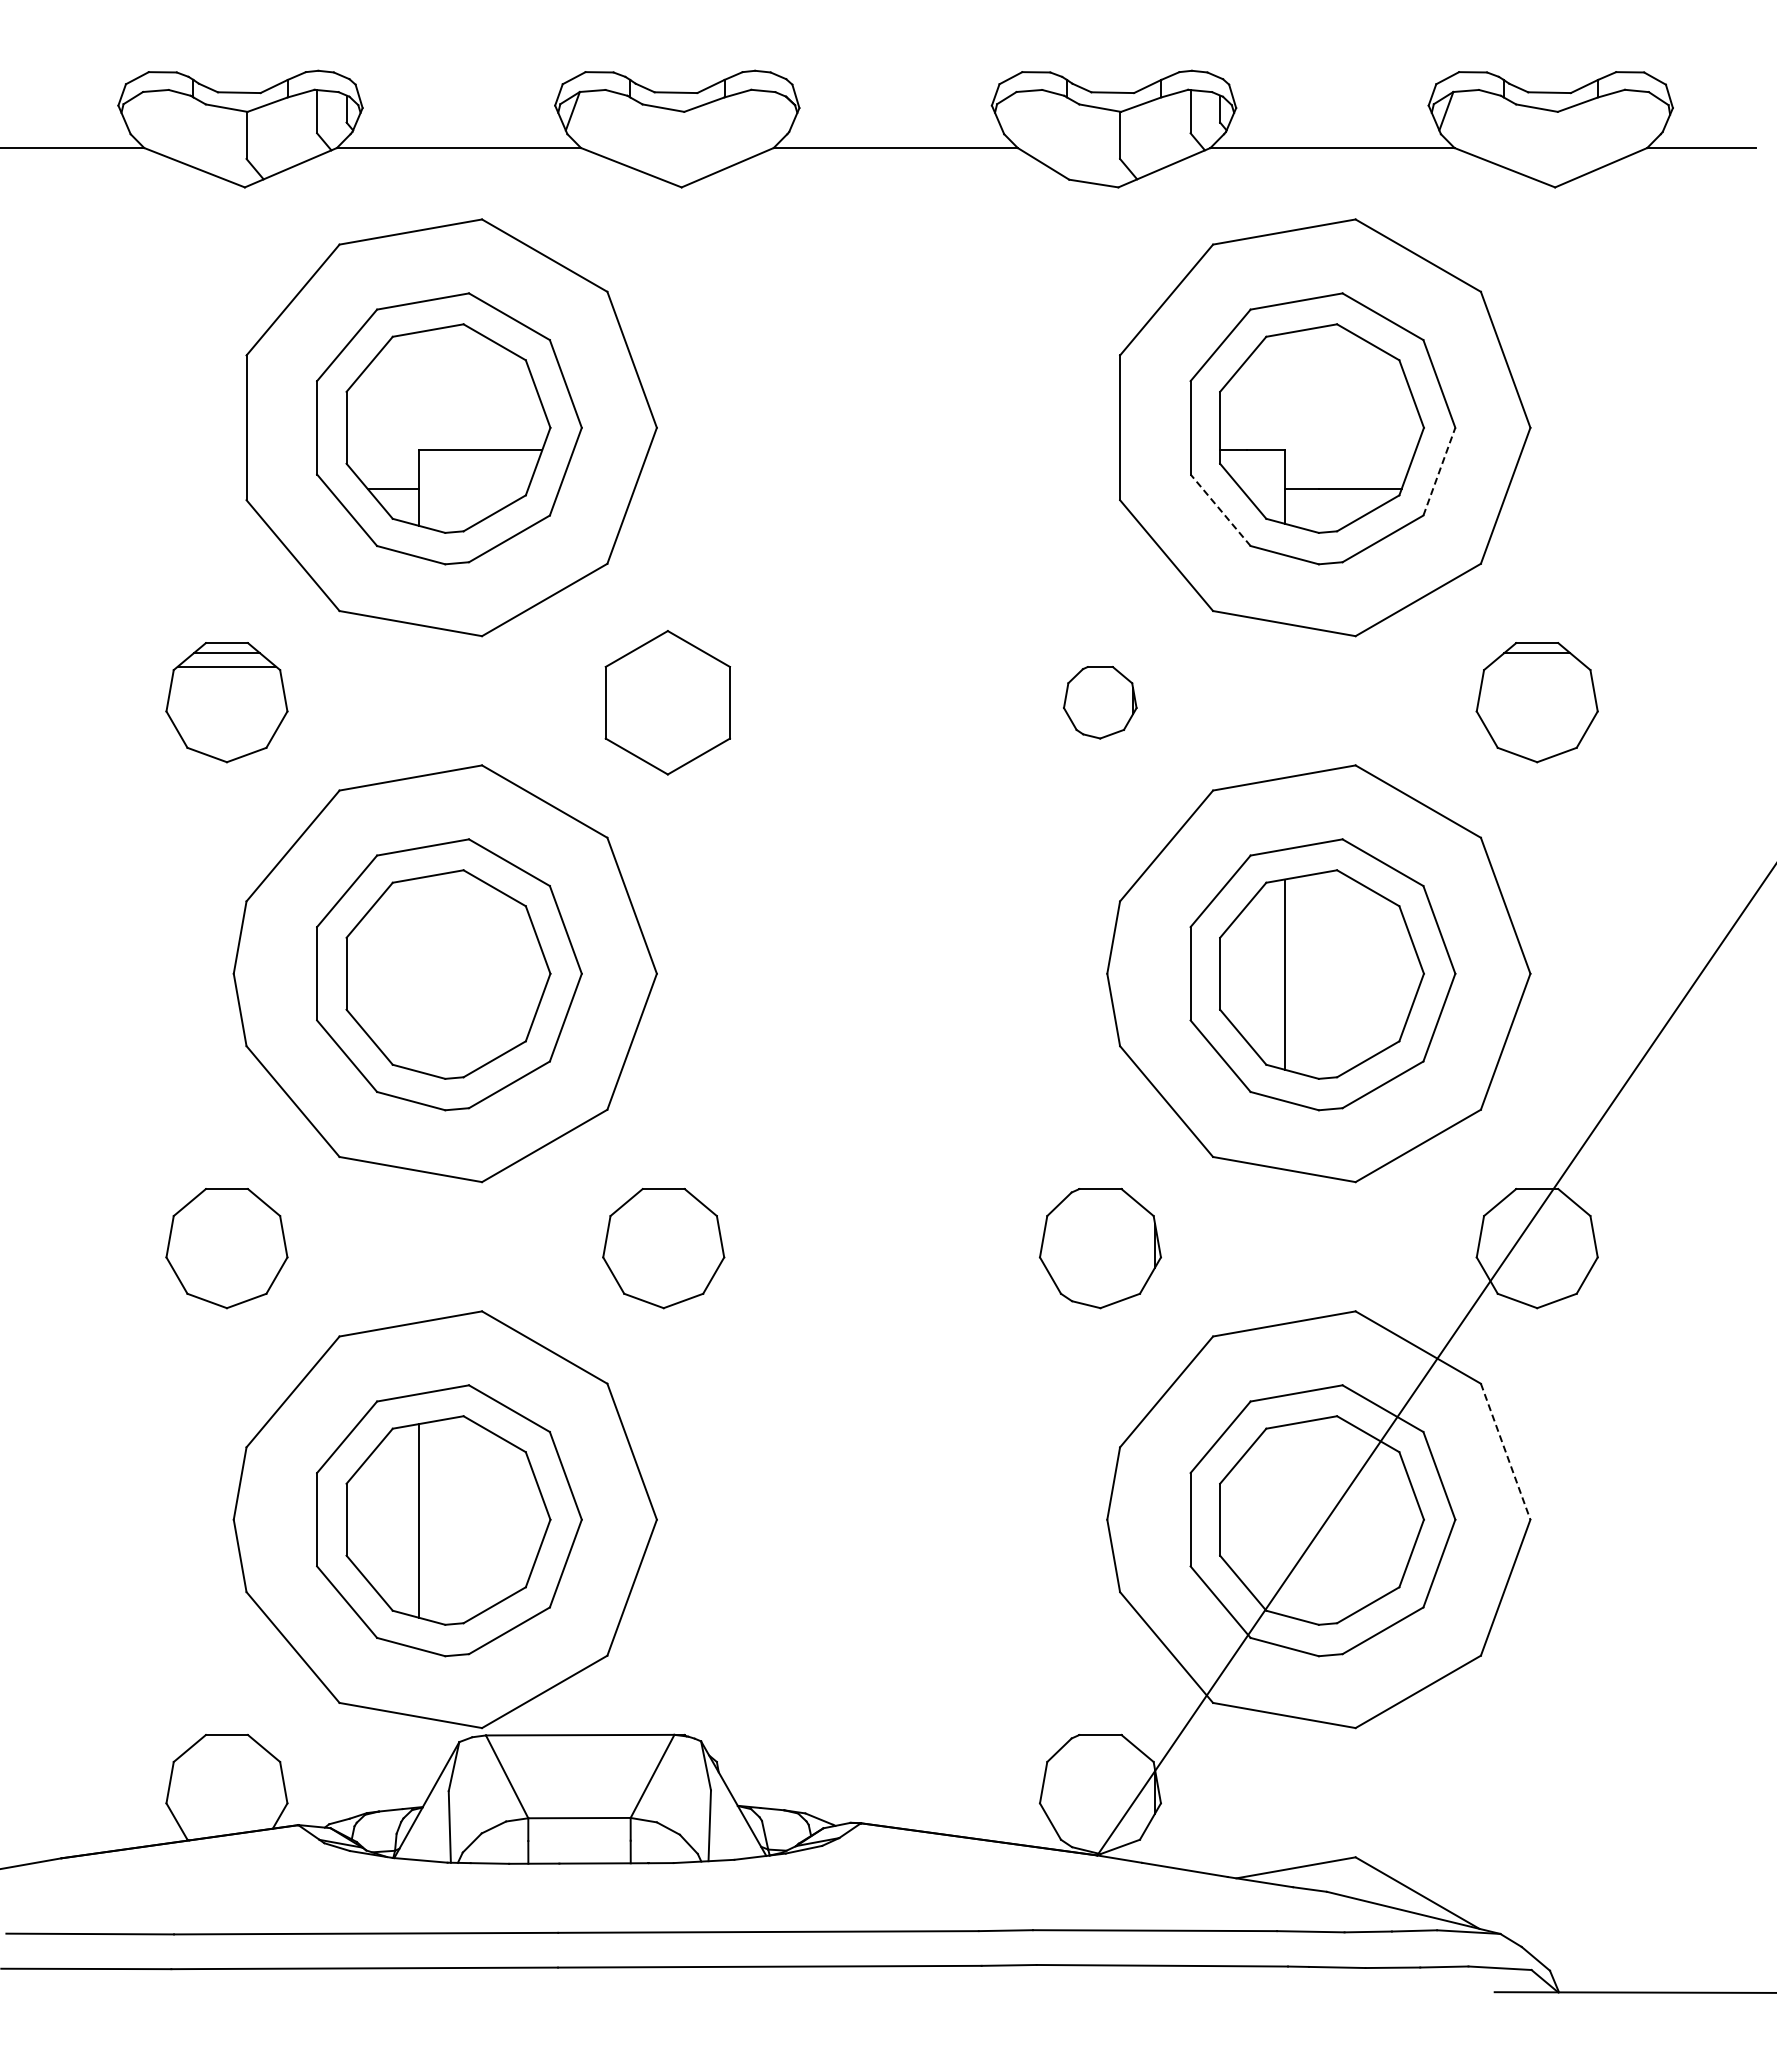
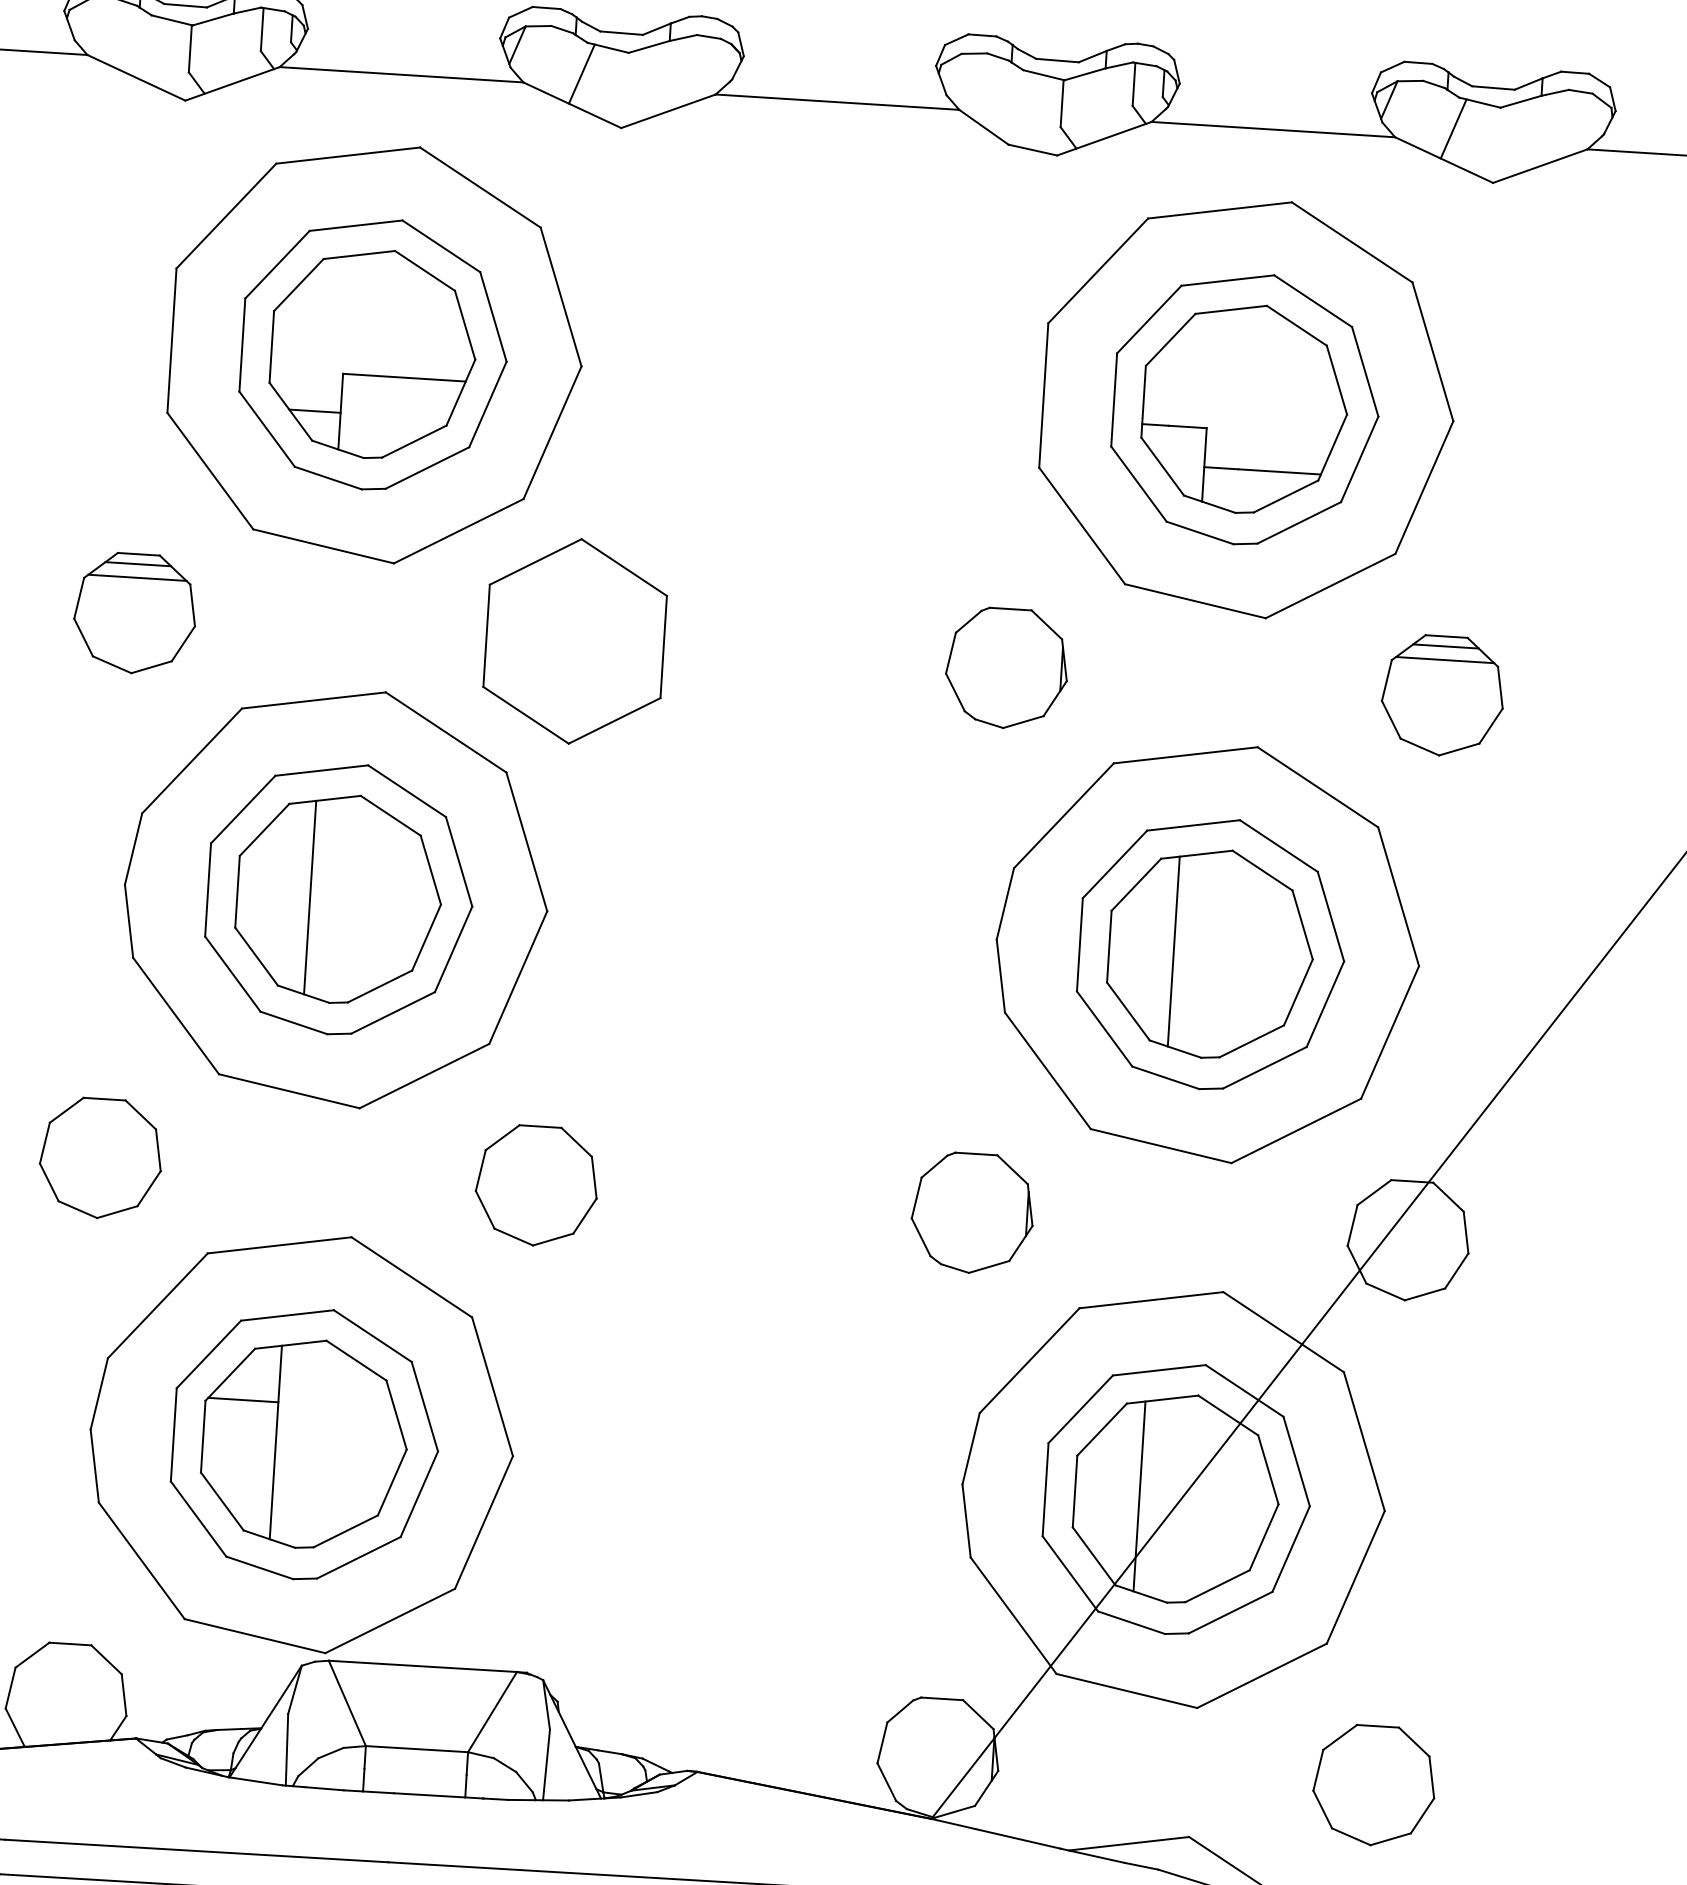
line: (638, 135) -> (581, 73), added
line: (1512, 135) -> (1453, 128), added
line: (1439, 471) -> (1359, 459), dashed -> solid
line: (1220, 510) -> (1138, 484), dashed -> solid
line: (1537, 666) -> (1445, 659), added
part: (667, 702) -> (574, 641), size x1.43
part: (1099, 702) -> (1006, 668), size x1.67
line: (419, 974) -> (310, 897), added
line: (1505, 1452) -> (1364, 1442), dashed -> solid
line: (384, 1480) -> (243, 1399), added
line: (1284, 1520) -> (1139, 1496), added
part: (1536, 1794) -> (1373, 1785), added

